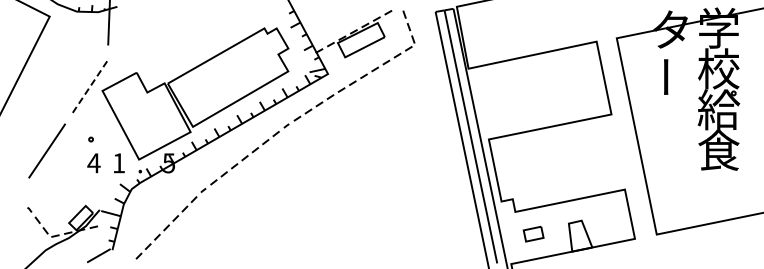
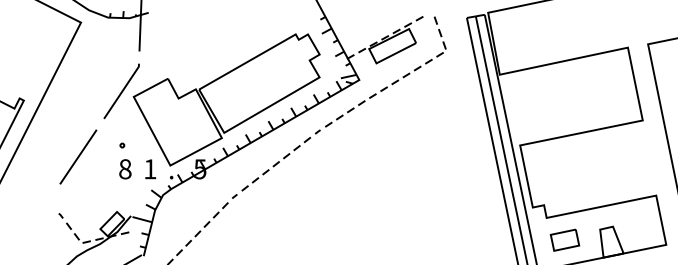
line: (91, 84) -> (122, 90), dashed -> solid
text: (93, 163) -> (124, 169), 4 -> 8
part: (533, 233) -> (564, 239), size x1.43

